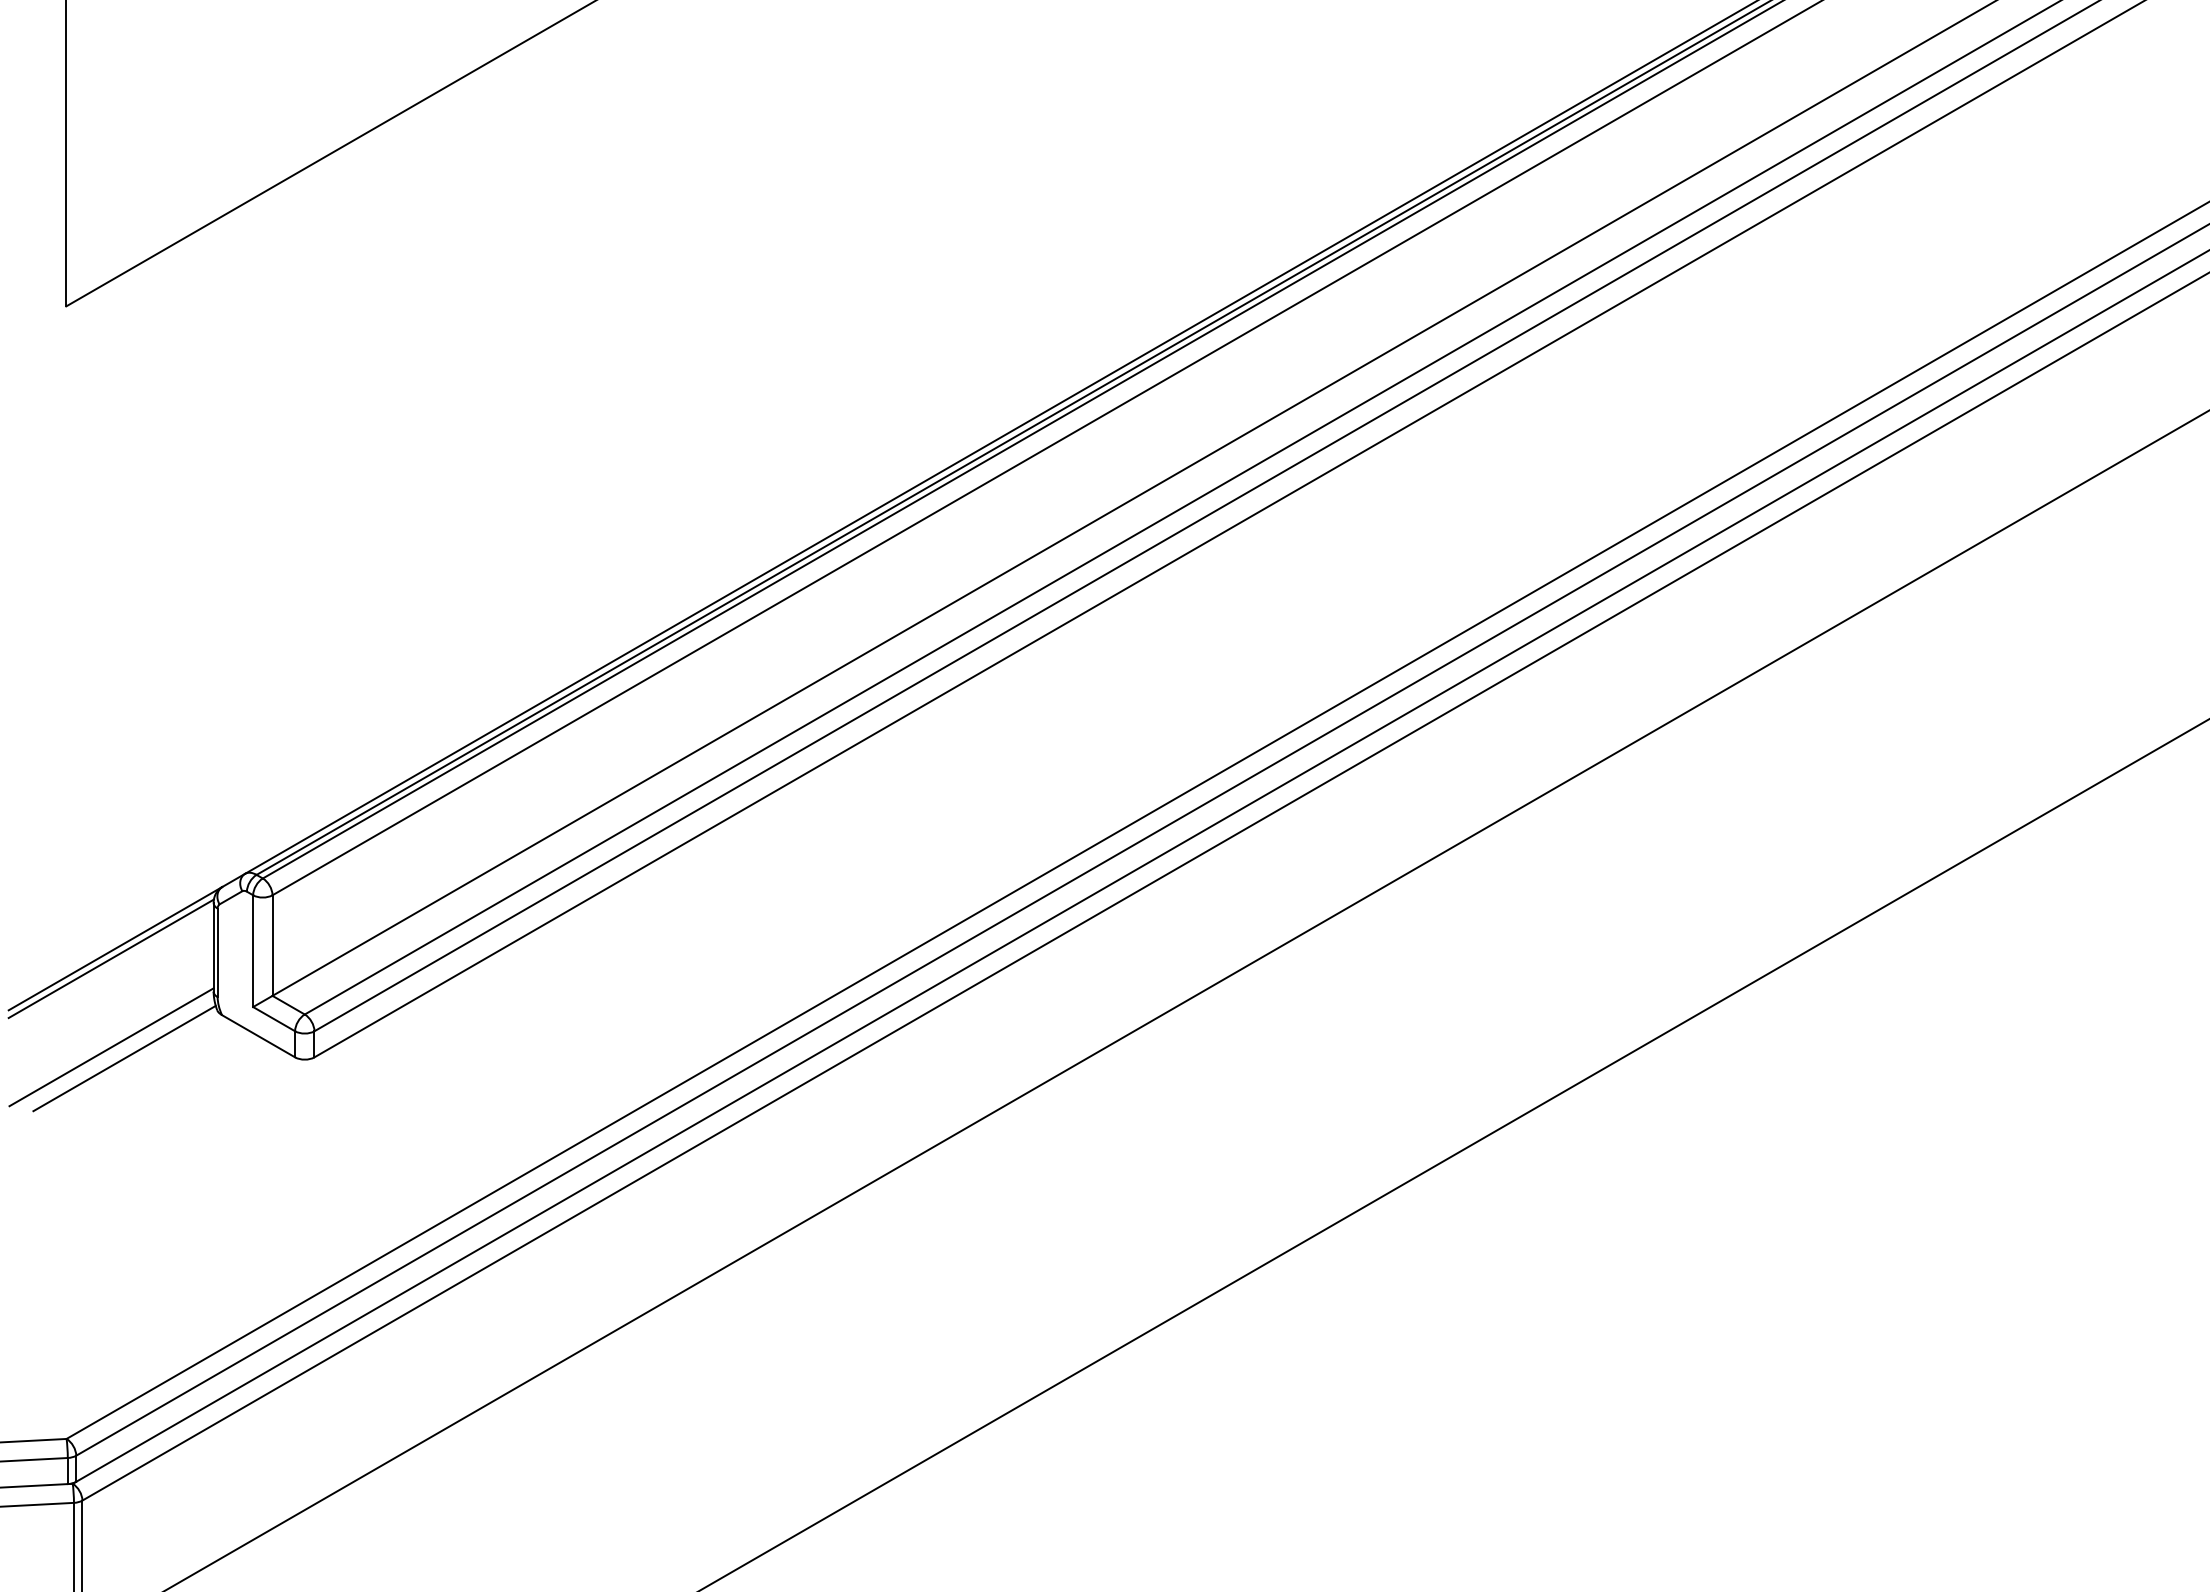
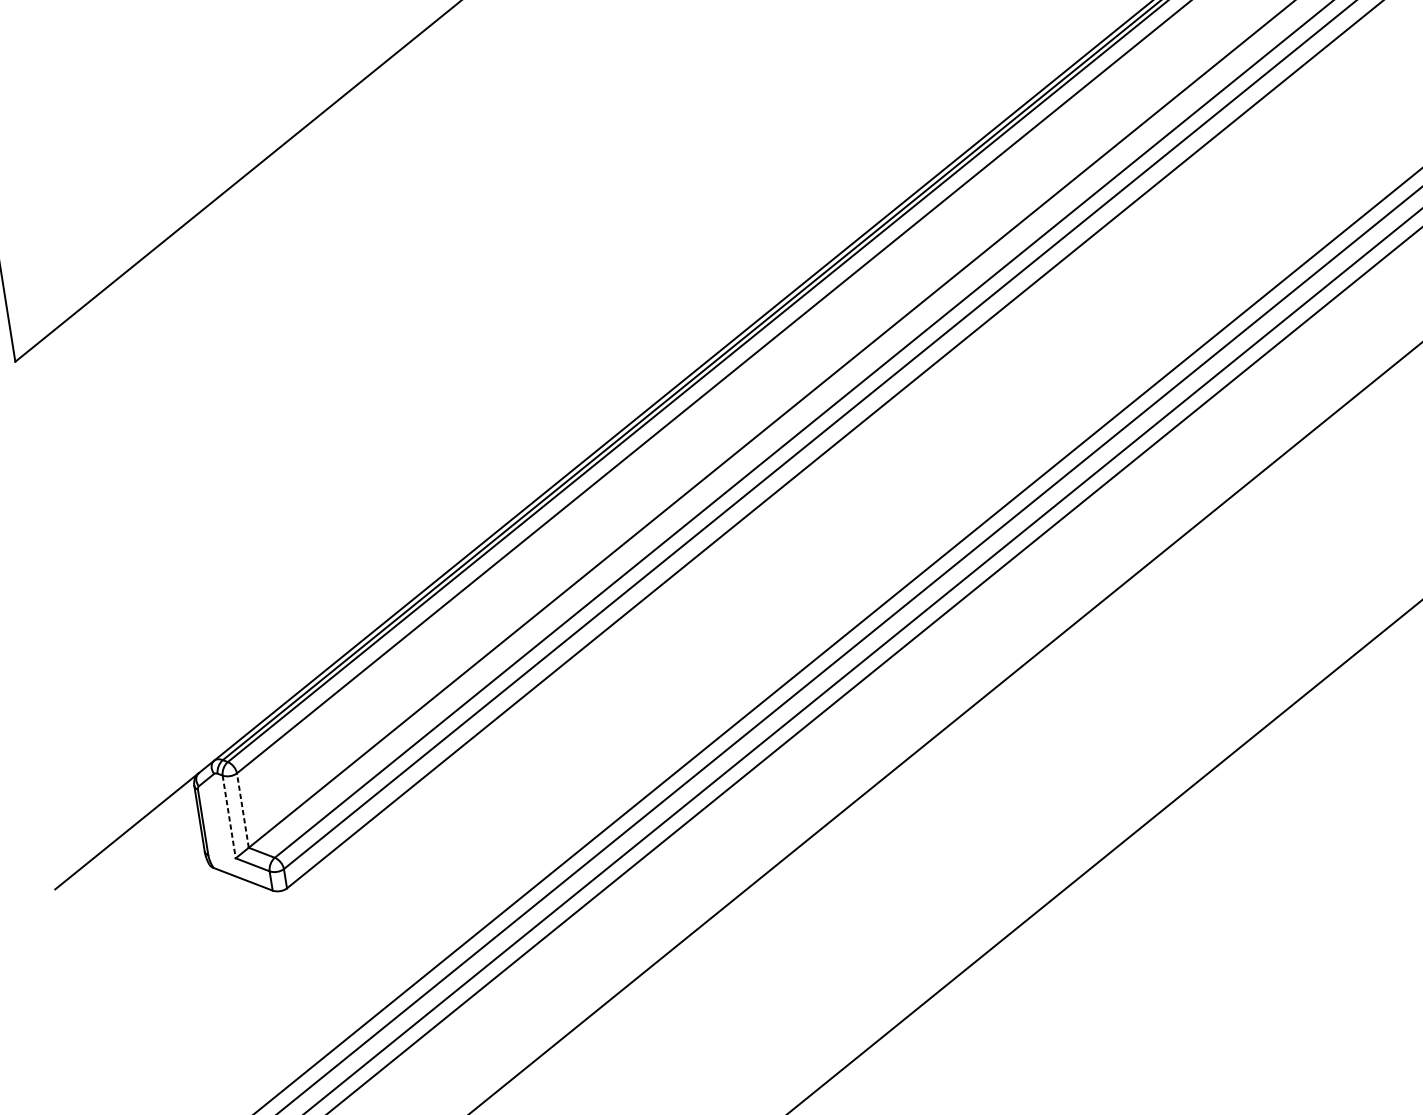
line: (272, 945) -> (242, 810), solid -> dashed
line: (253, 951) -> (229, 817), solid -> dashed
line: (110, 958) -> (124, 839), removed
line: (111, 1047) -> (135, 904), removed
line: (124, 1058) -> (146, 911), removed

